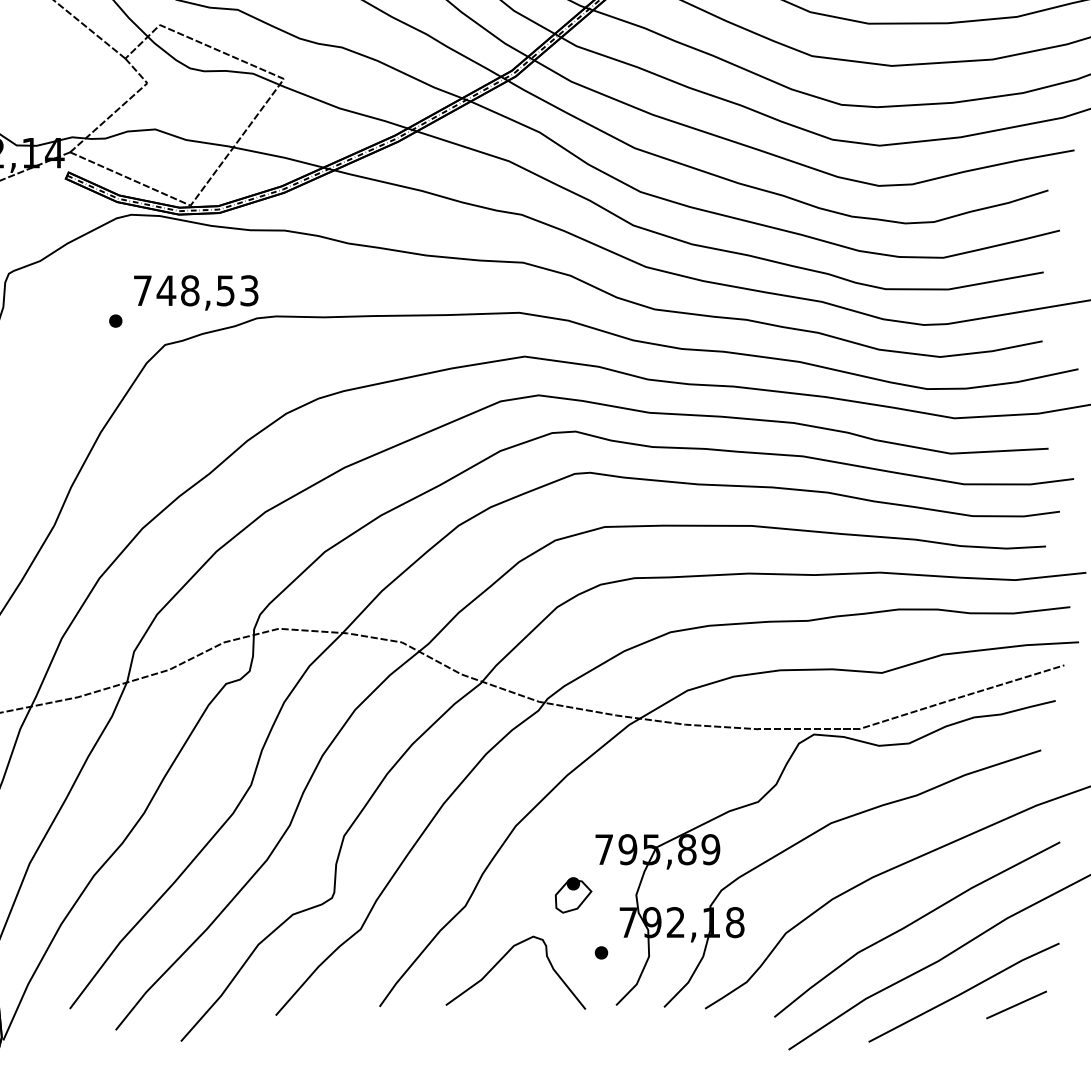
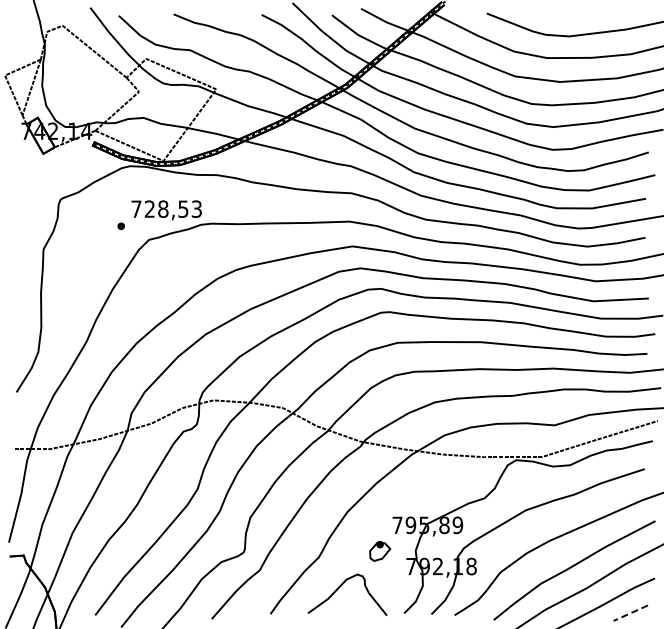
text: (165, 289) -> (149, 208), 748,53 -> 728,53
part: (600, 952) -> (395, 583), removed
line: (1016, 1005) -> (630, 613), solid -> dashed

